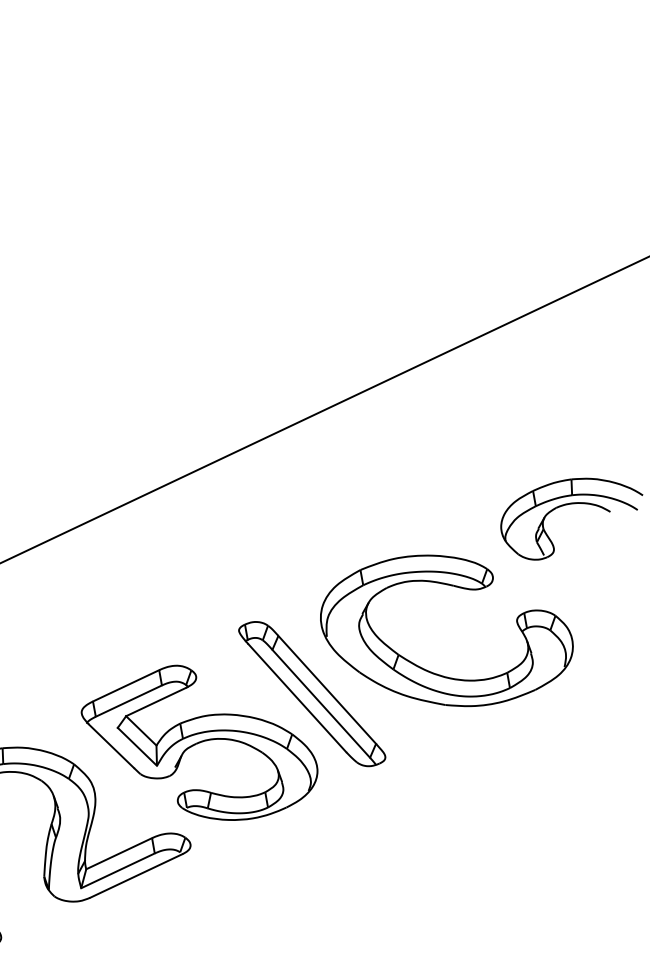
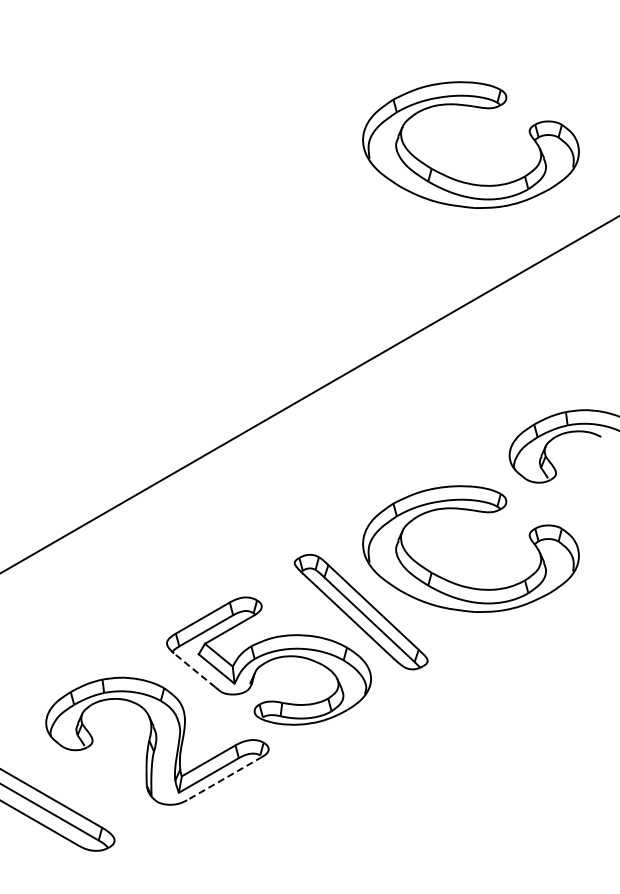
part: (498, 115) -> (478, 108), added
line: (111, 746) -> (194, 670), solid -> dashed
line: (136, 875) -> (224, 778), solid -> dashed

